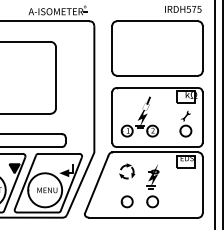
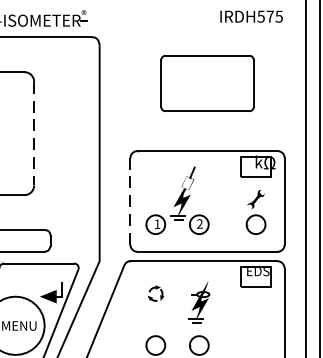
part: (157, 48) -> (207, 83), size x0.6
line: (56, 78) -> (34, 134), solid -> dashed
line: (112, 117) -> (130, 201), solid -> dashed
part: (127, 171) -> (156, 293), size x0.6

